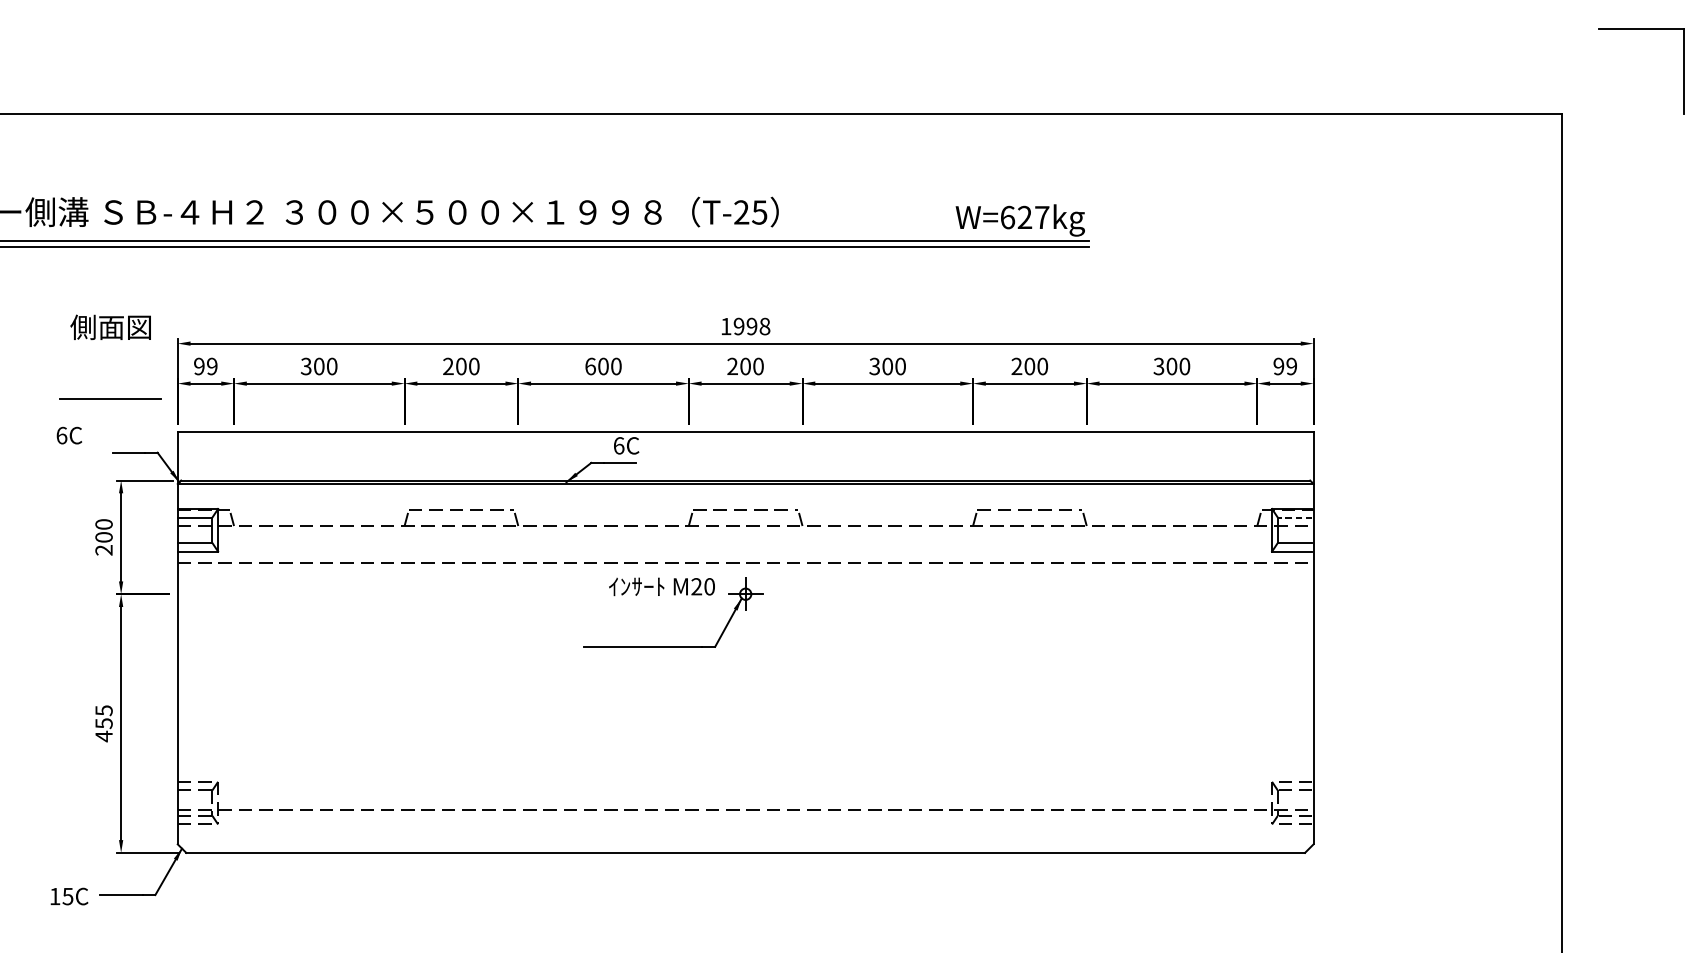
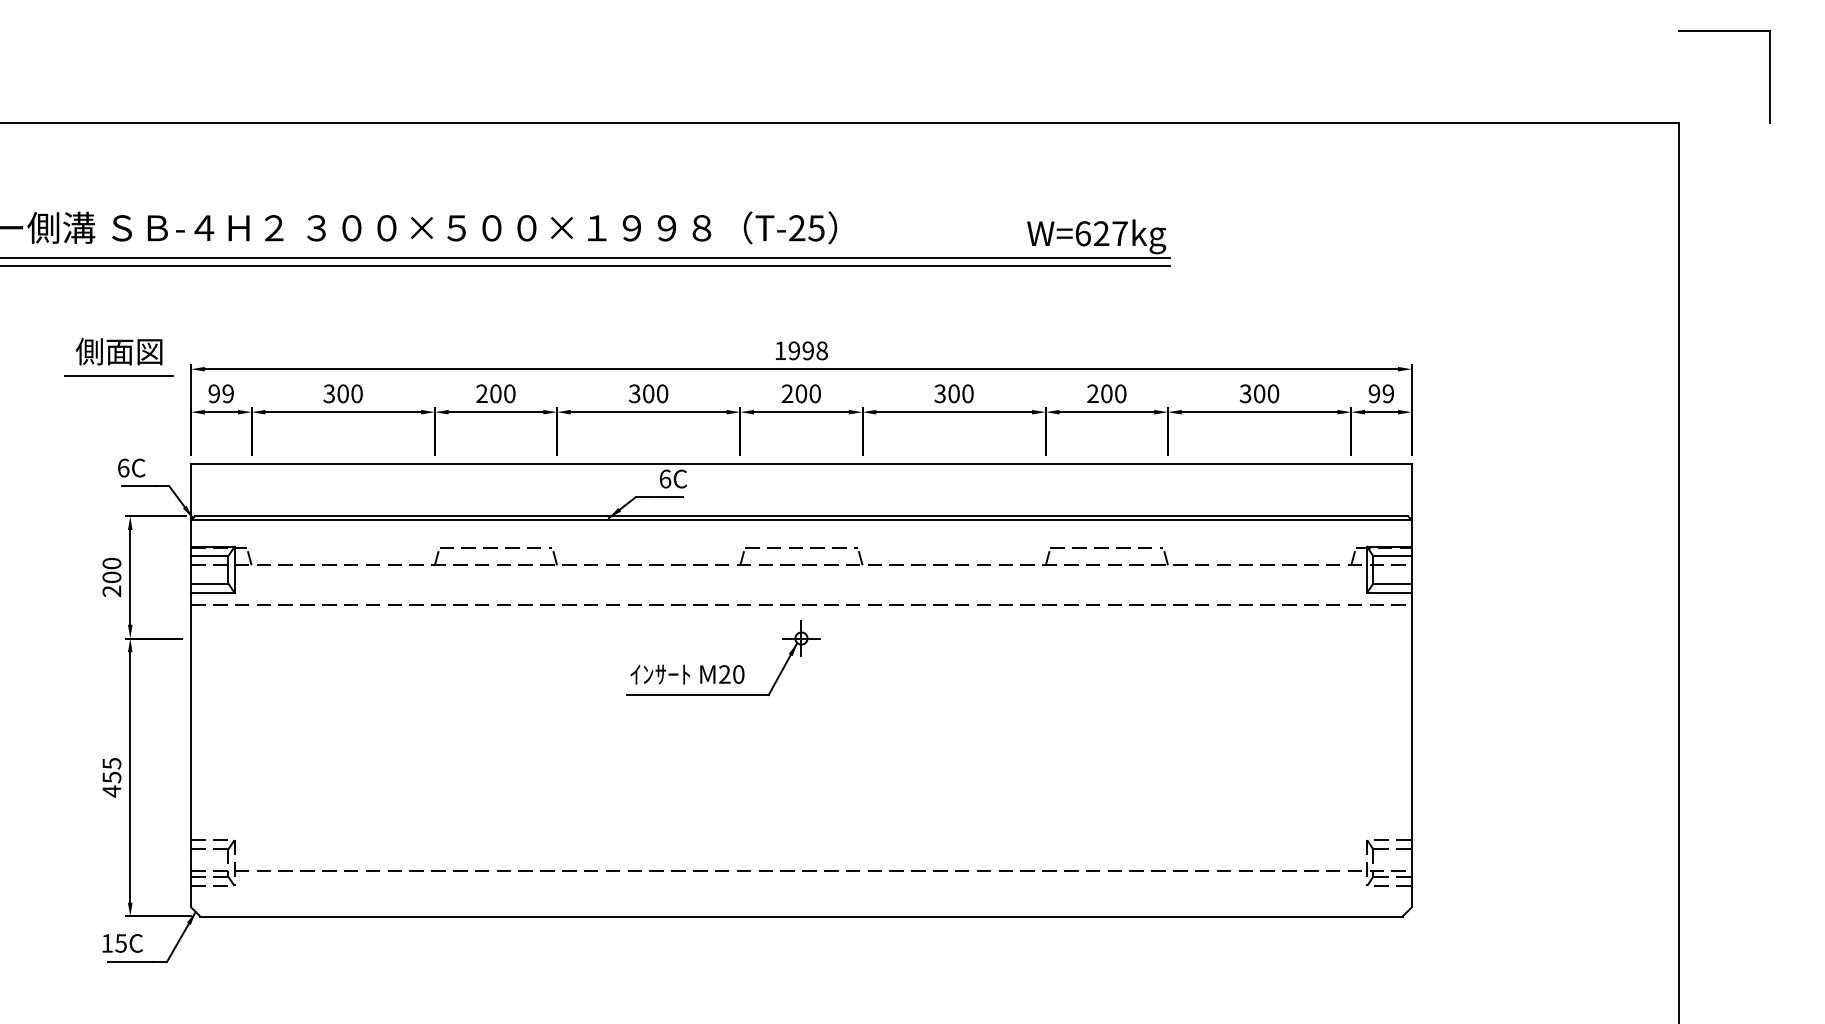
part: (1641, 29) -> (1724, 31), moved
text: (590, 366) -> (634, 393), 600 -> 300
line: (110, 398) -> (118, 375), moved
text: (69, 435) -> (131, 467), moved
line: (1294, 517) -> (1391, 556), dashed -> solid
text: (661, 586) -> (687, 674), moved
text: (69, 896) -> (122, 943), moved

